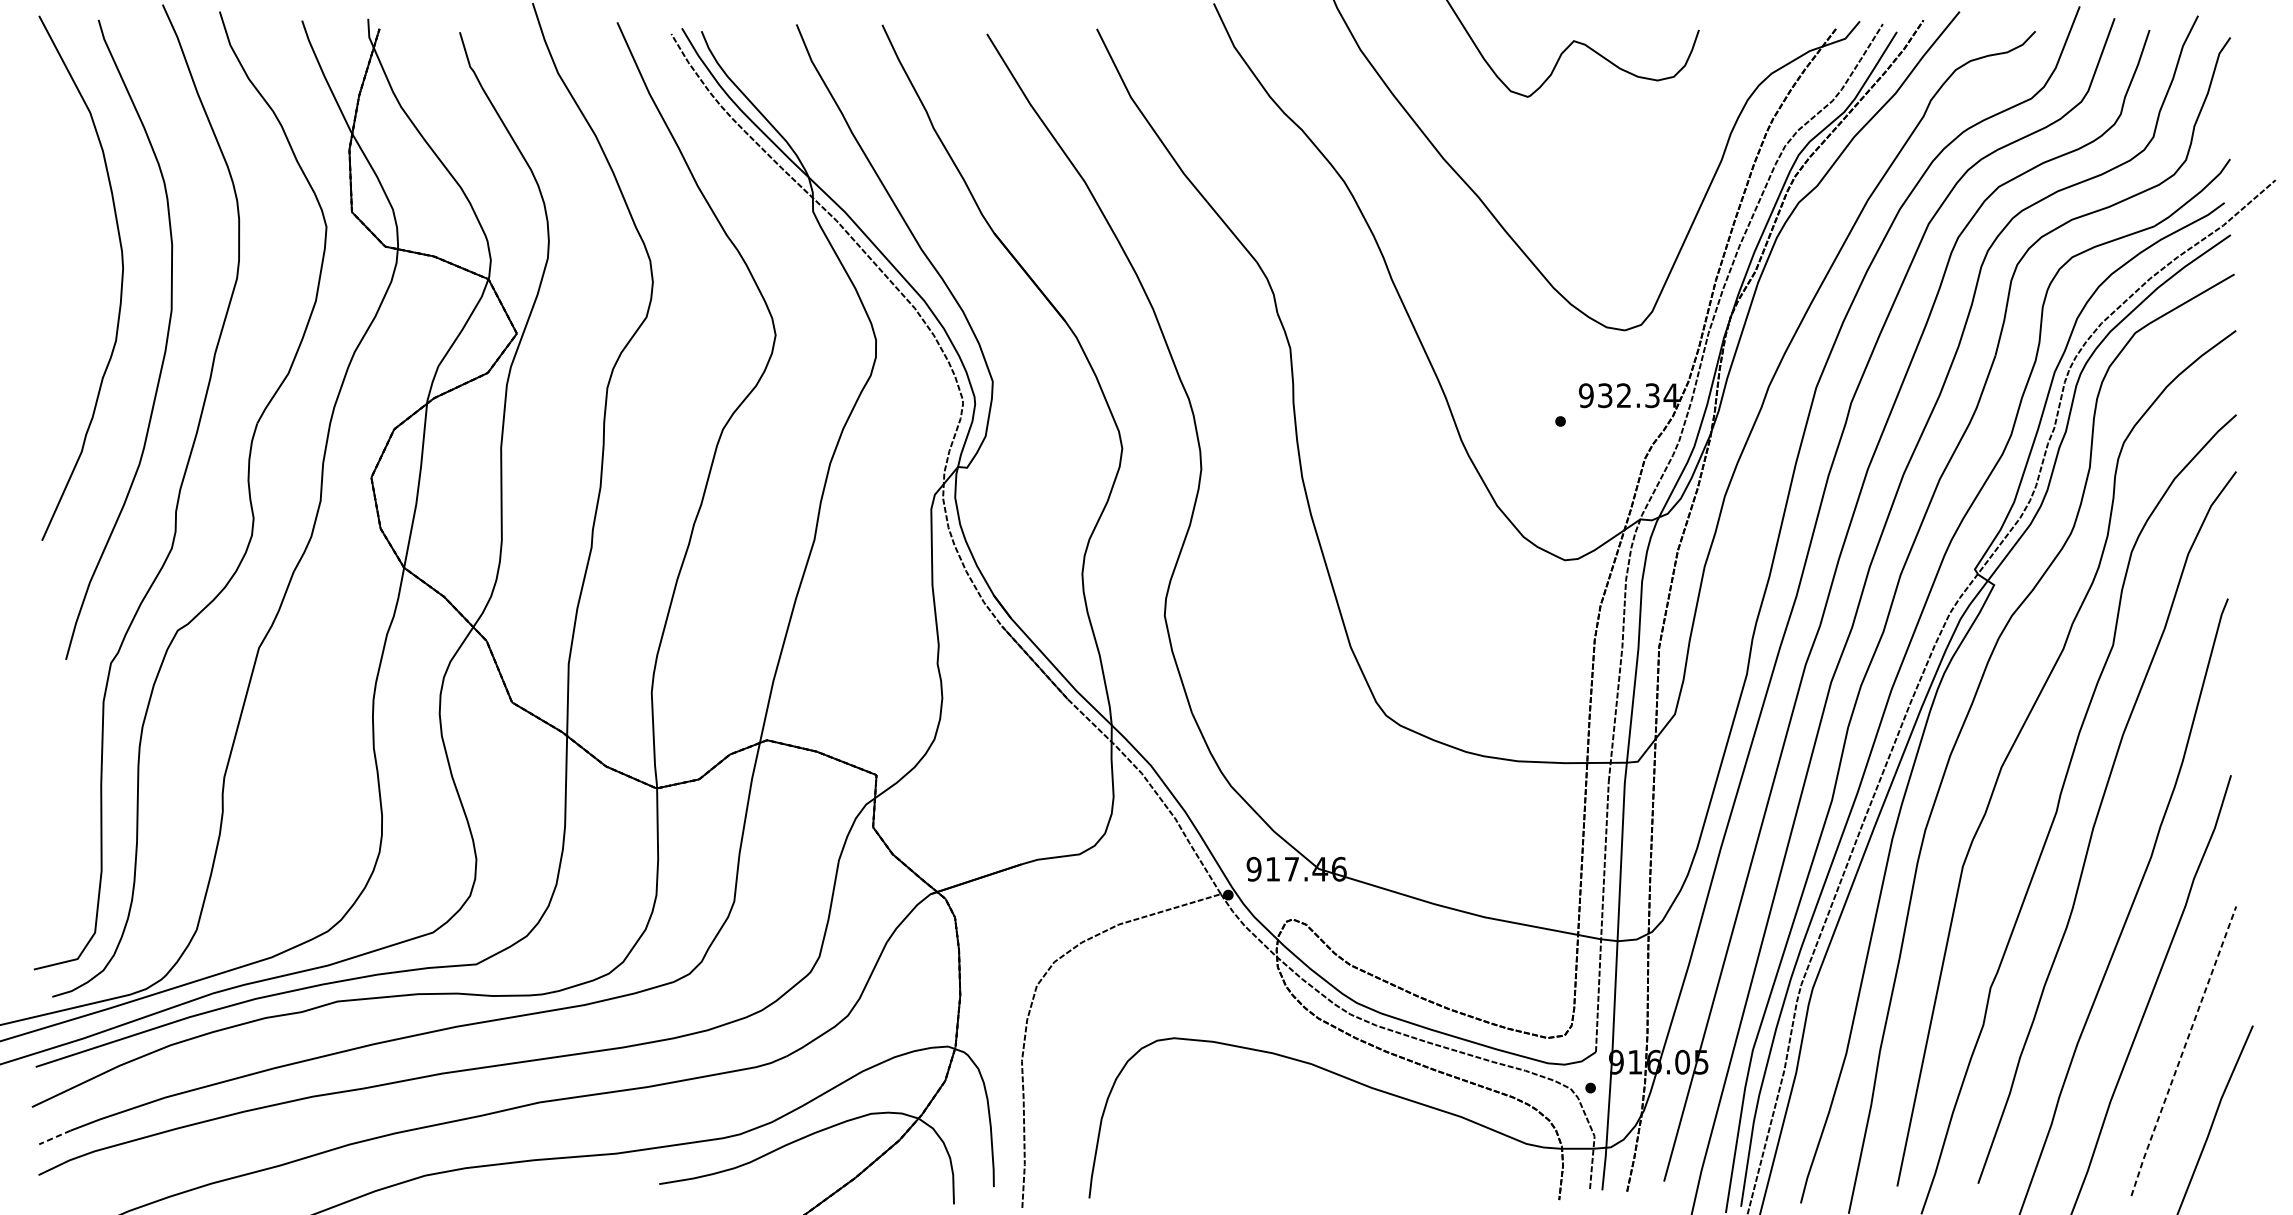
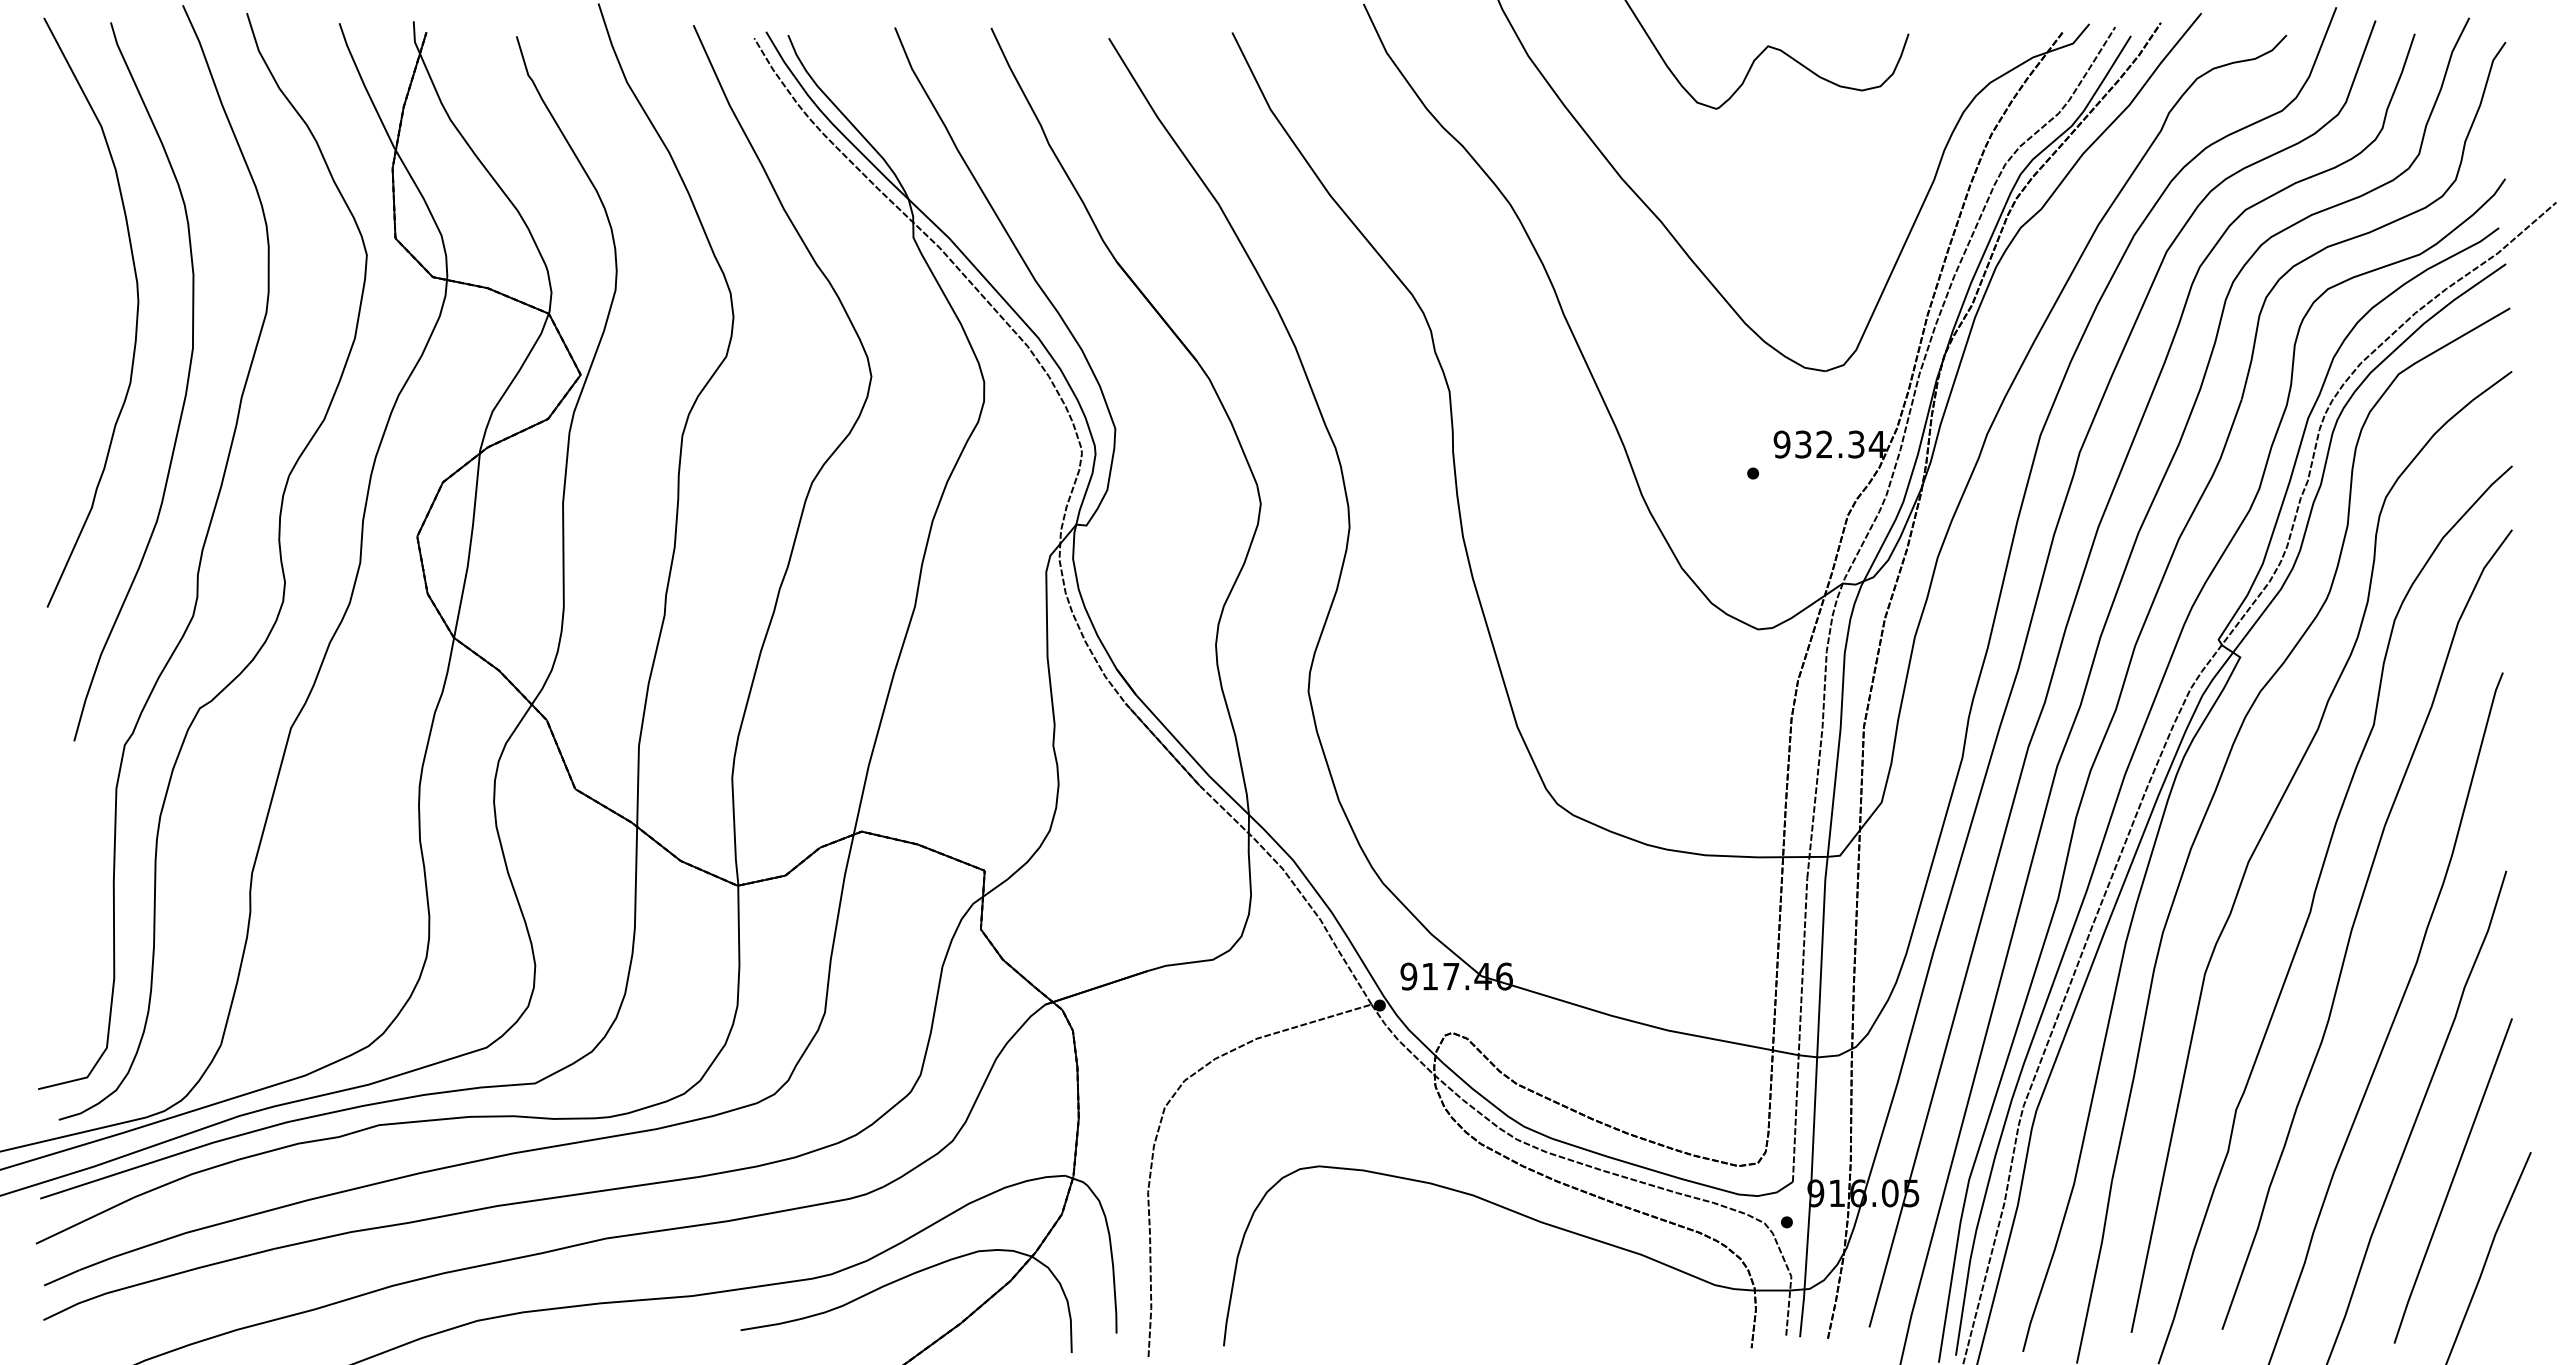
line: (2183, 1051) -> (2452, 1181), dashed -> solid
line: (54, 1138) -> (61, 1278), dashed -> solid

